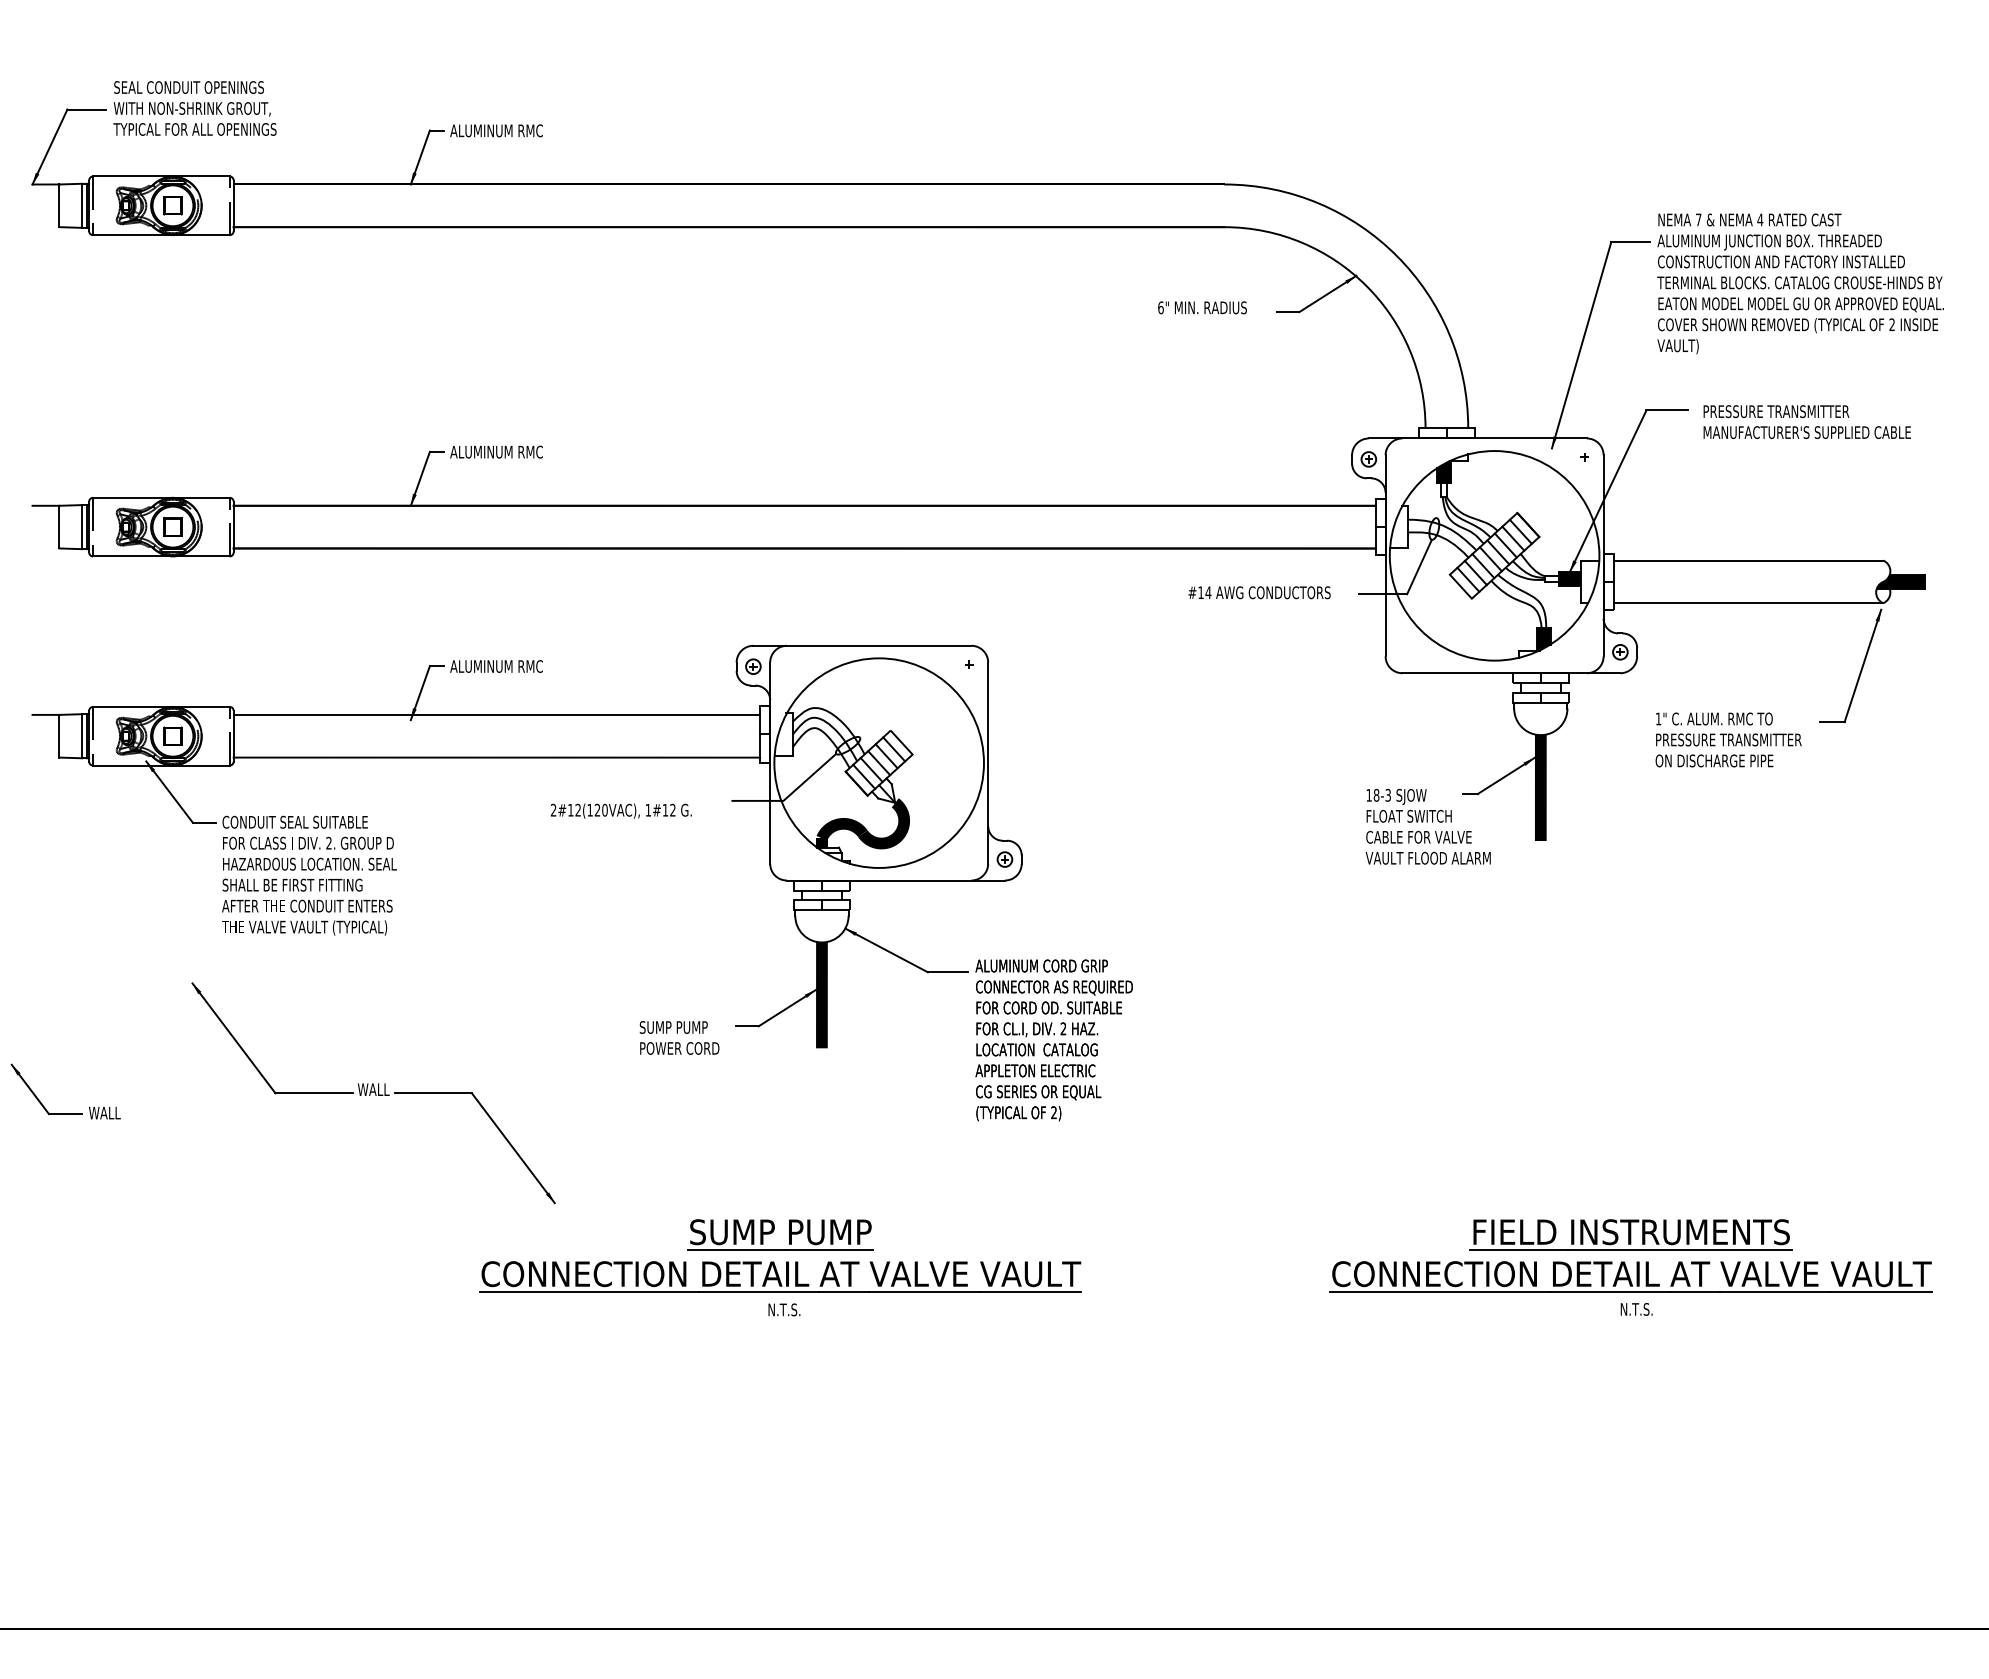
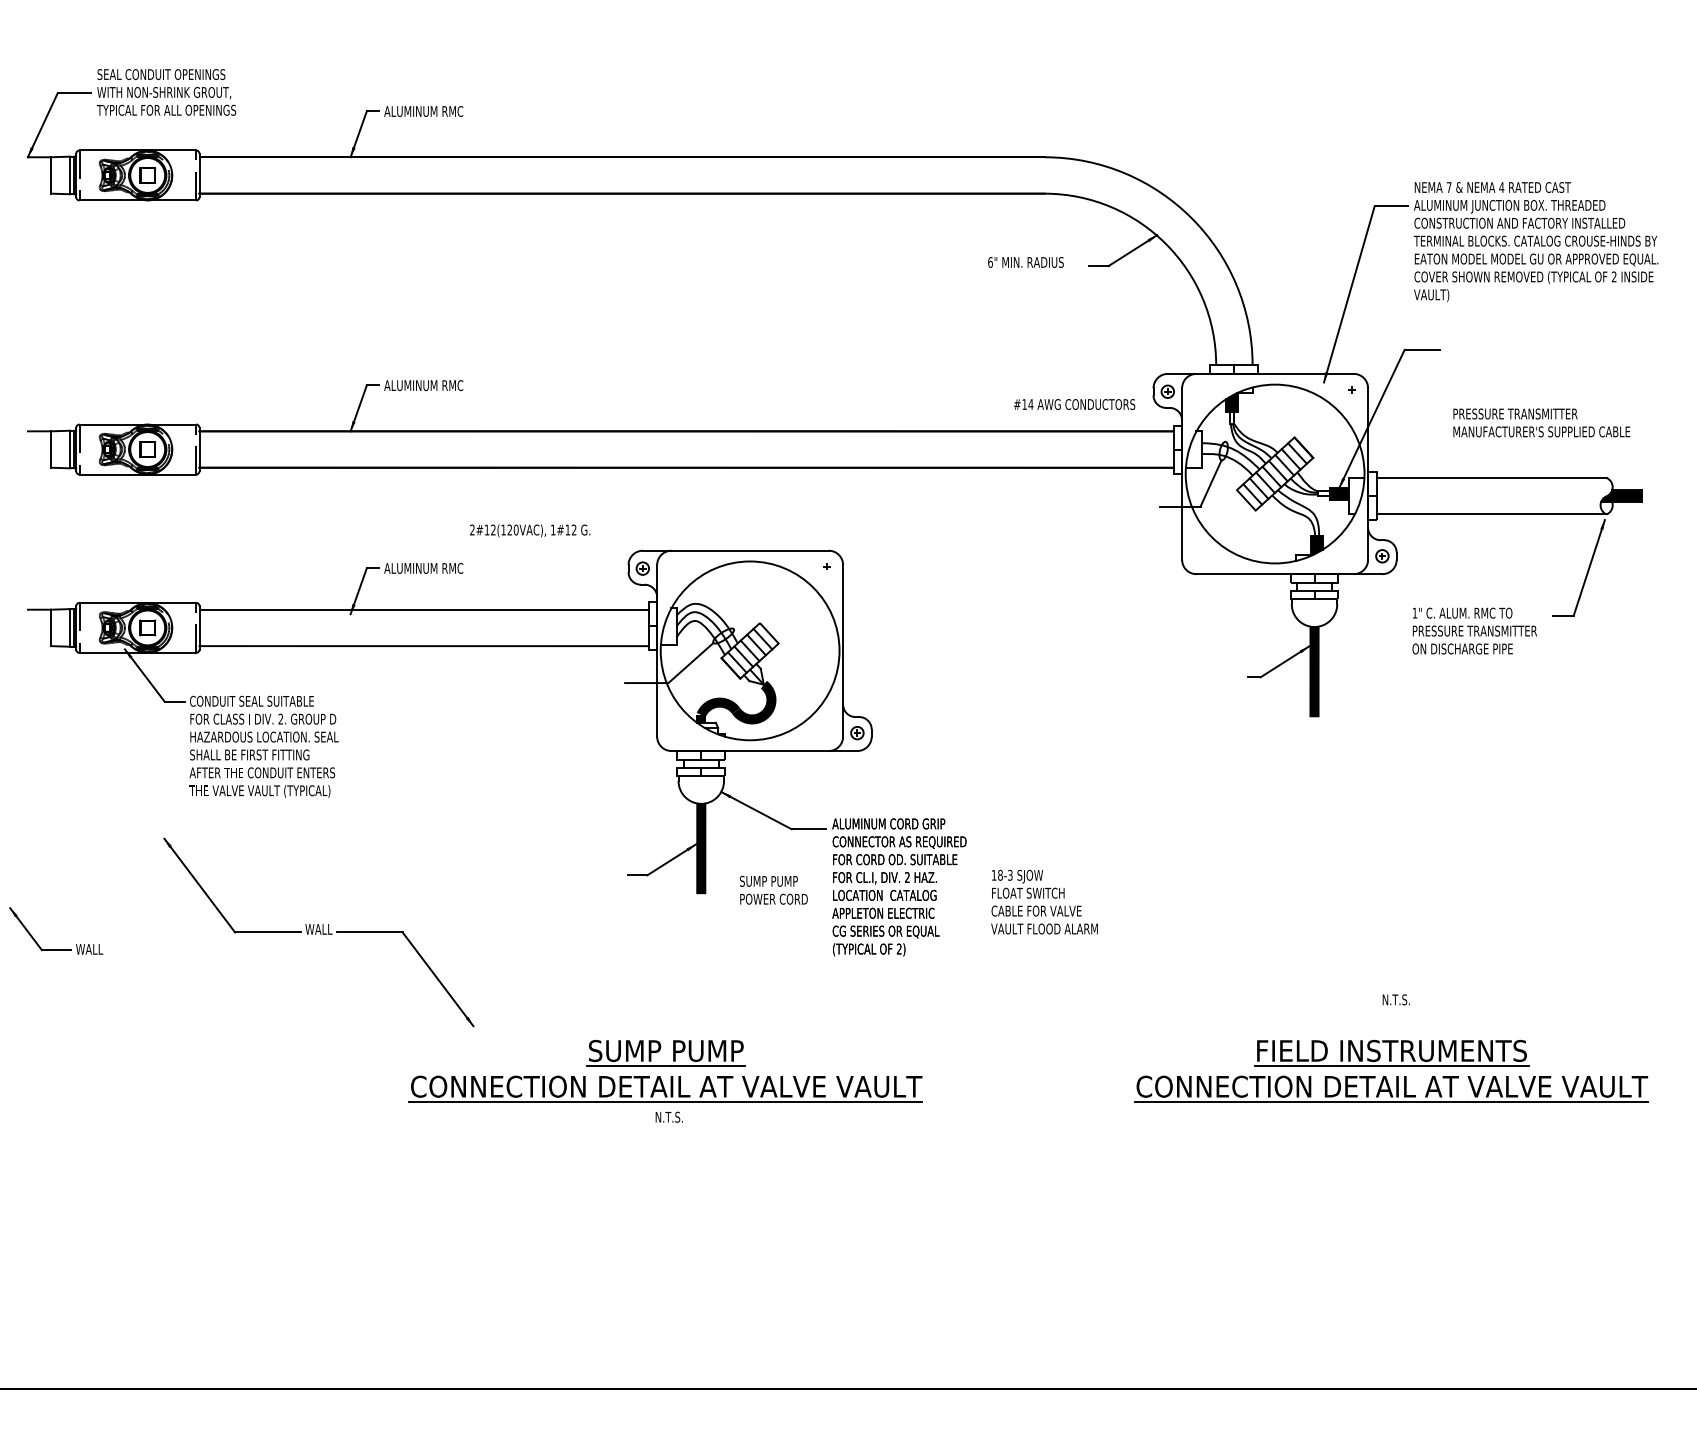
text: (1806, 421) -> (1541, 422), moved
text: (1259, 592) -> (1074, 404), moved
text: (621, 810) -> (530, 530), moved
text: (1428, 826) -> (1044, 901), moved
text: (679, 1037) -> (773, 889), moved
text: (1635, 1309) -> (1395, 999), moved

